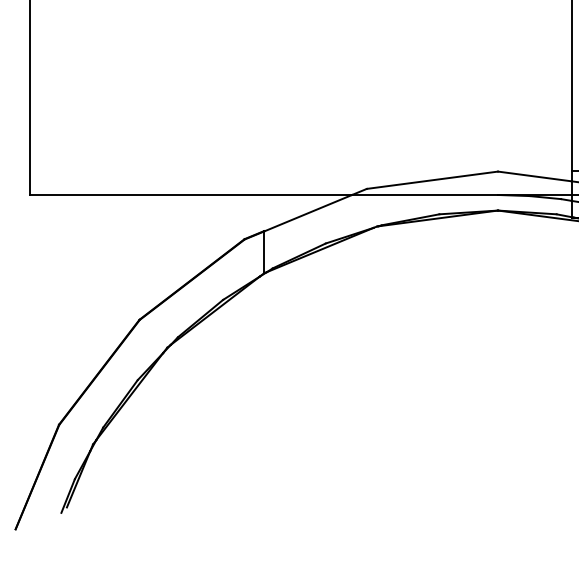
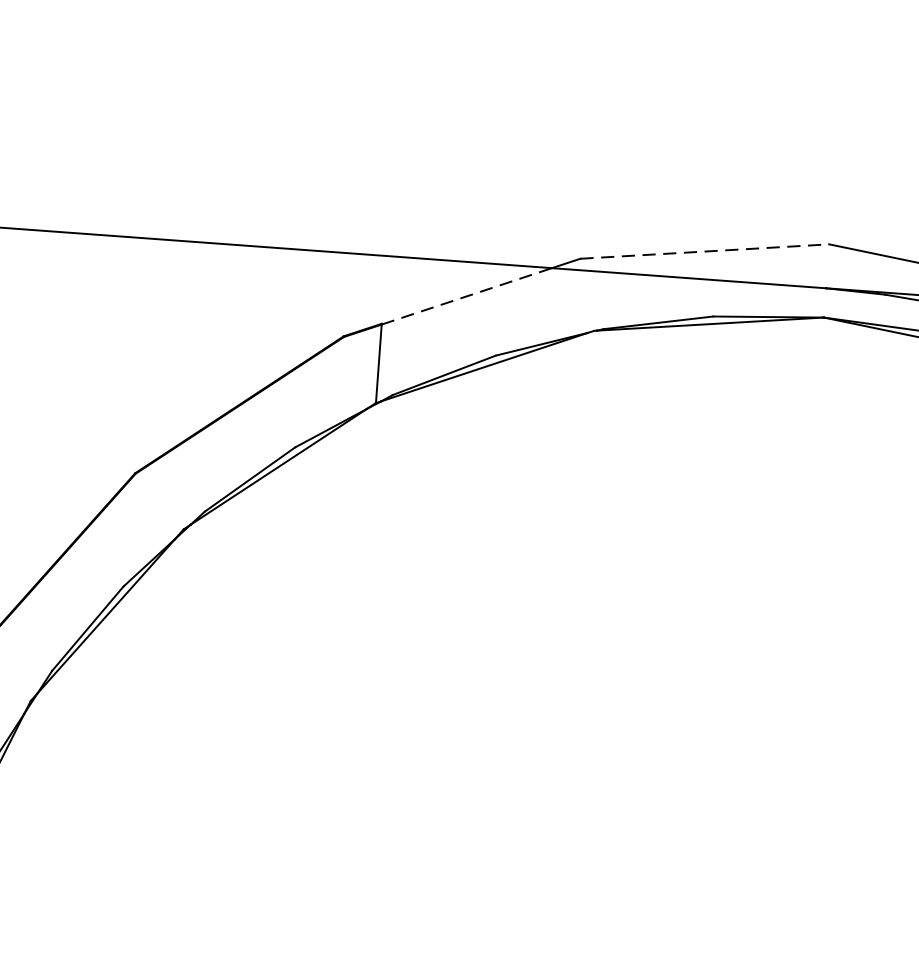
line: (432, 180) -> (704, 252), solid -> dashed
line: (308, 213) -> (467, 296), solid -> dashed

